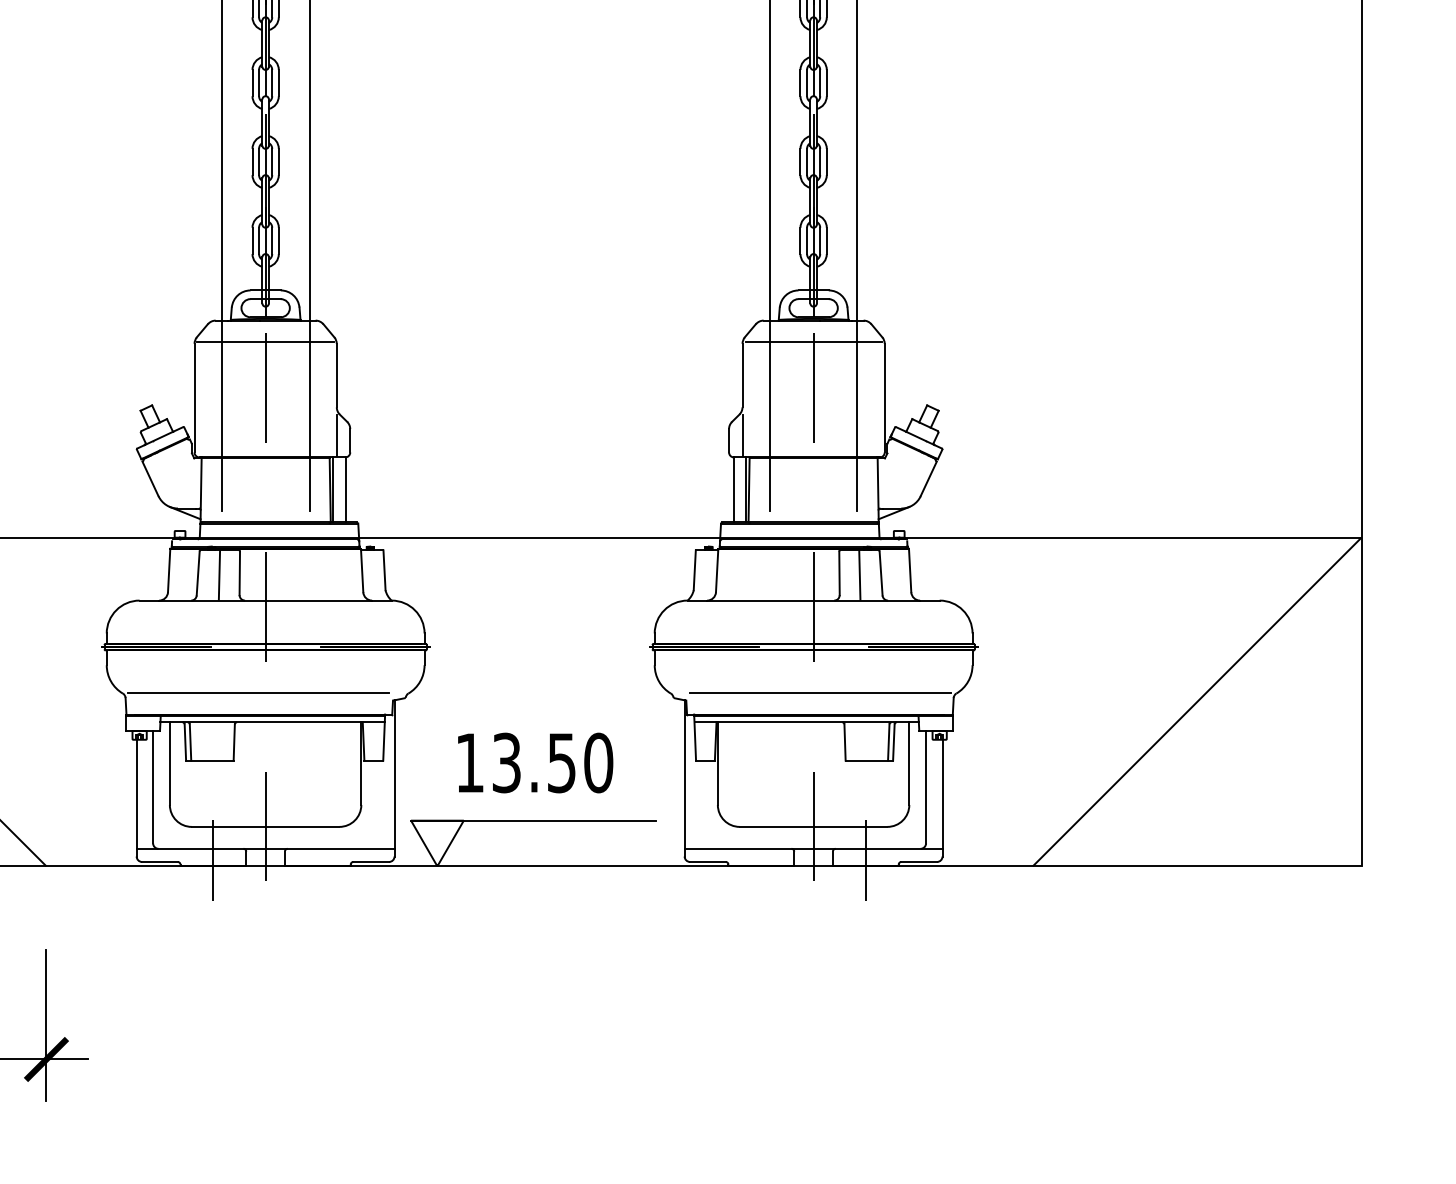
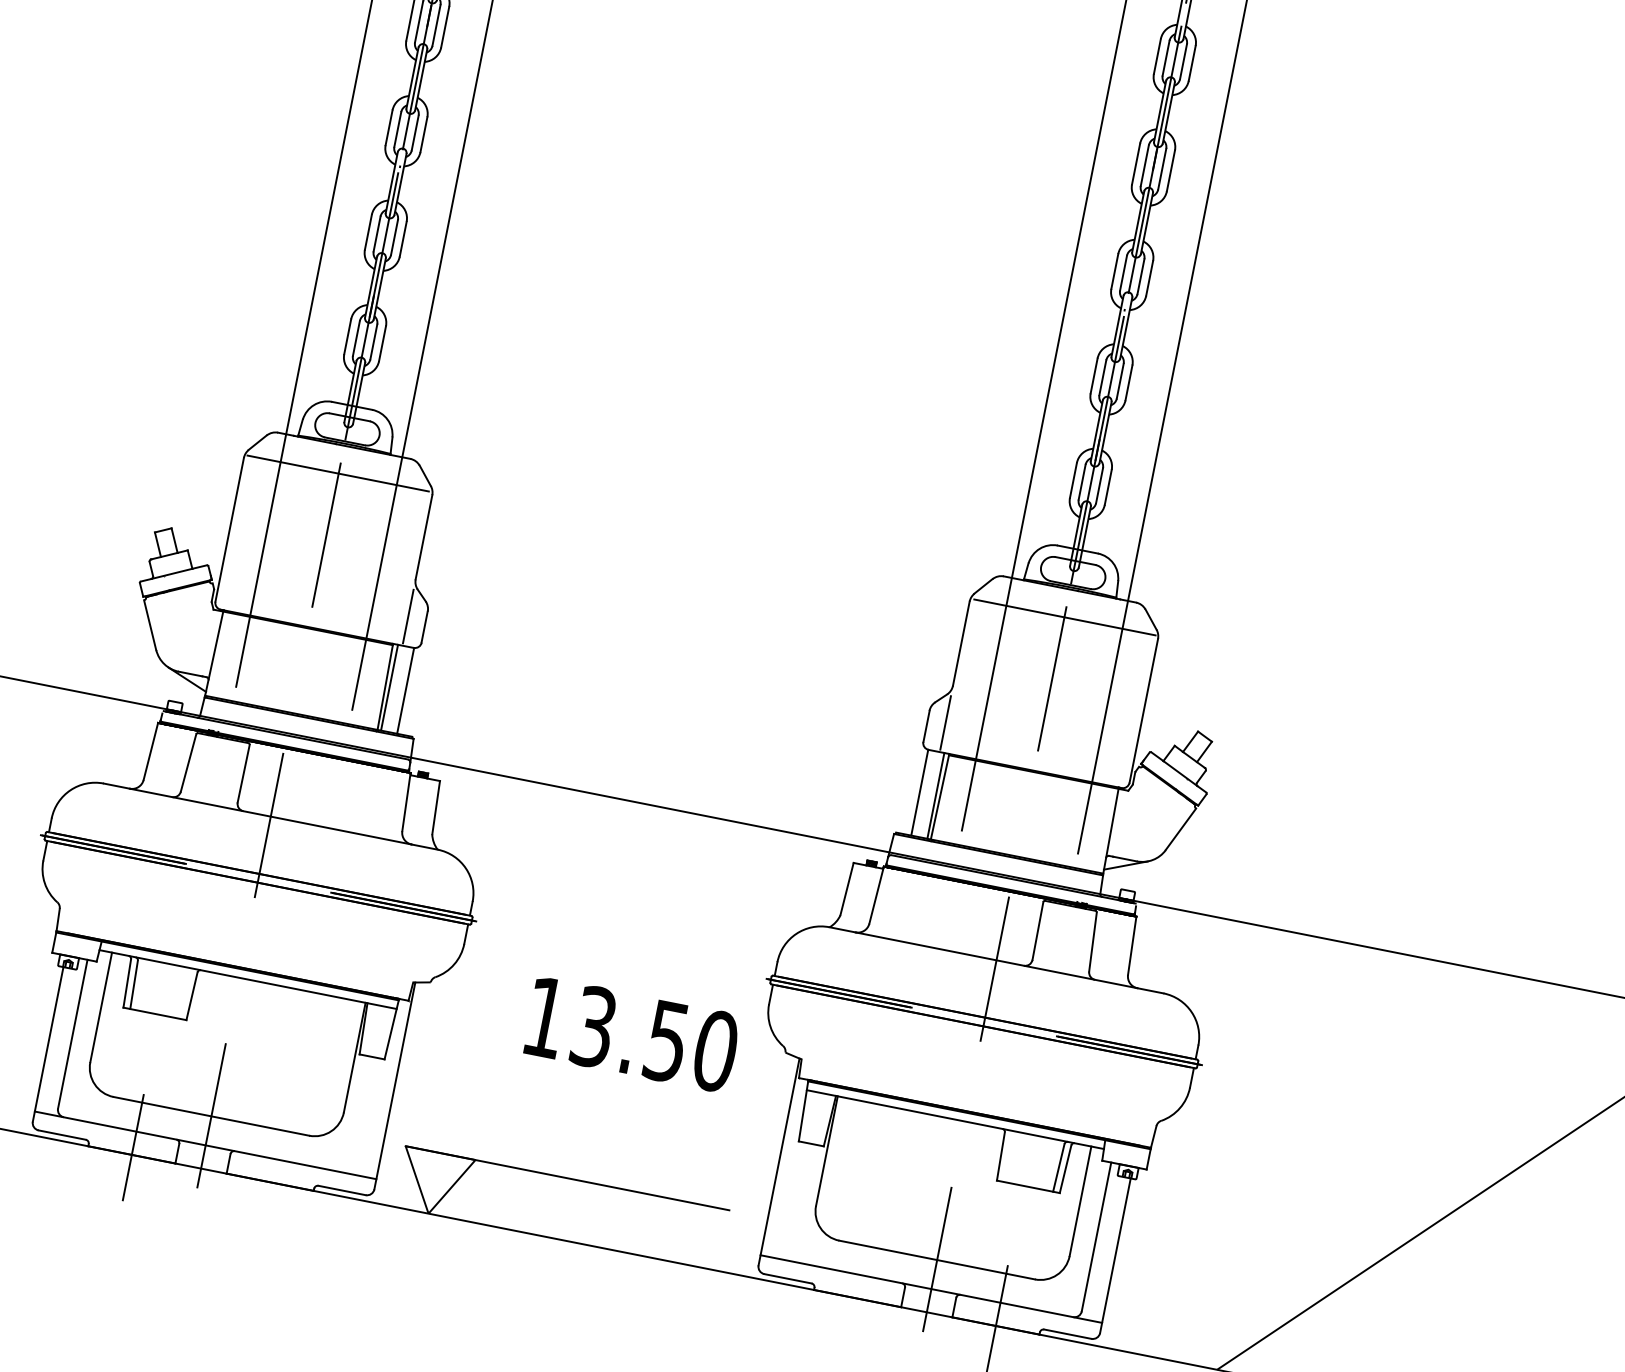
line: (219, 574) -> (216, 769), removed
line: (859, 574) -> (1064, 937), removed
line: (258, 692) -> (237, 936), removed
line: (820, 692) -> (981, 1083), removed
text: (535, 762) -> (632, 1033), moved

